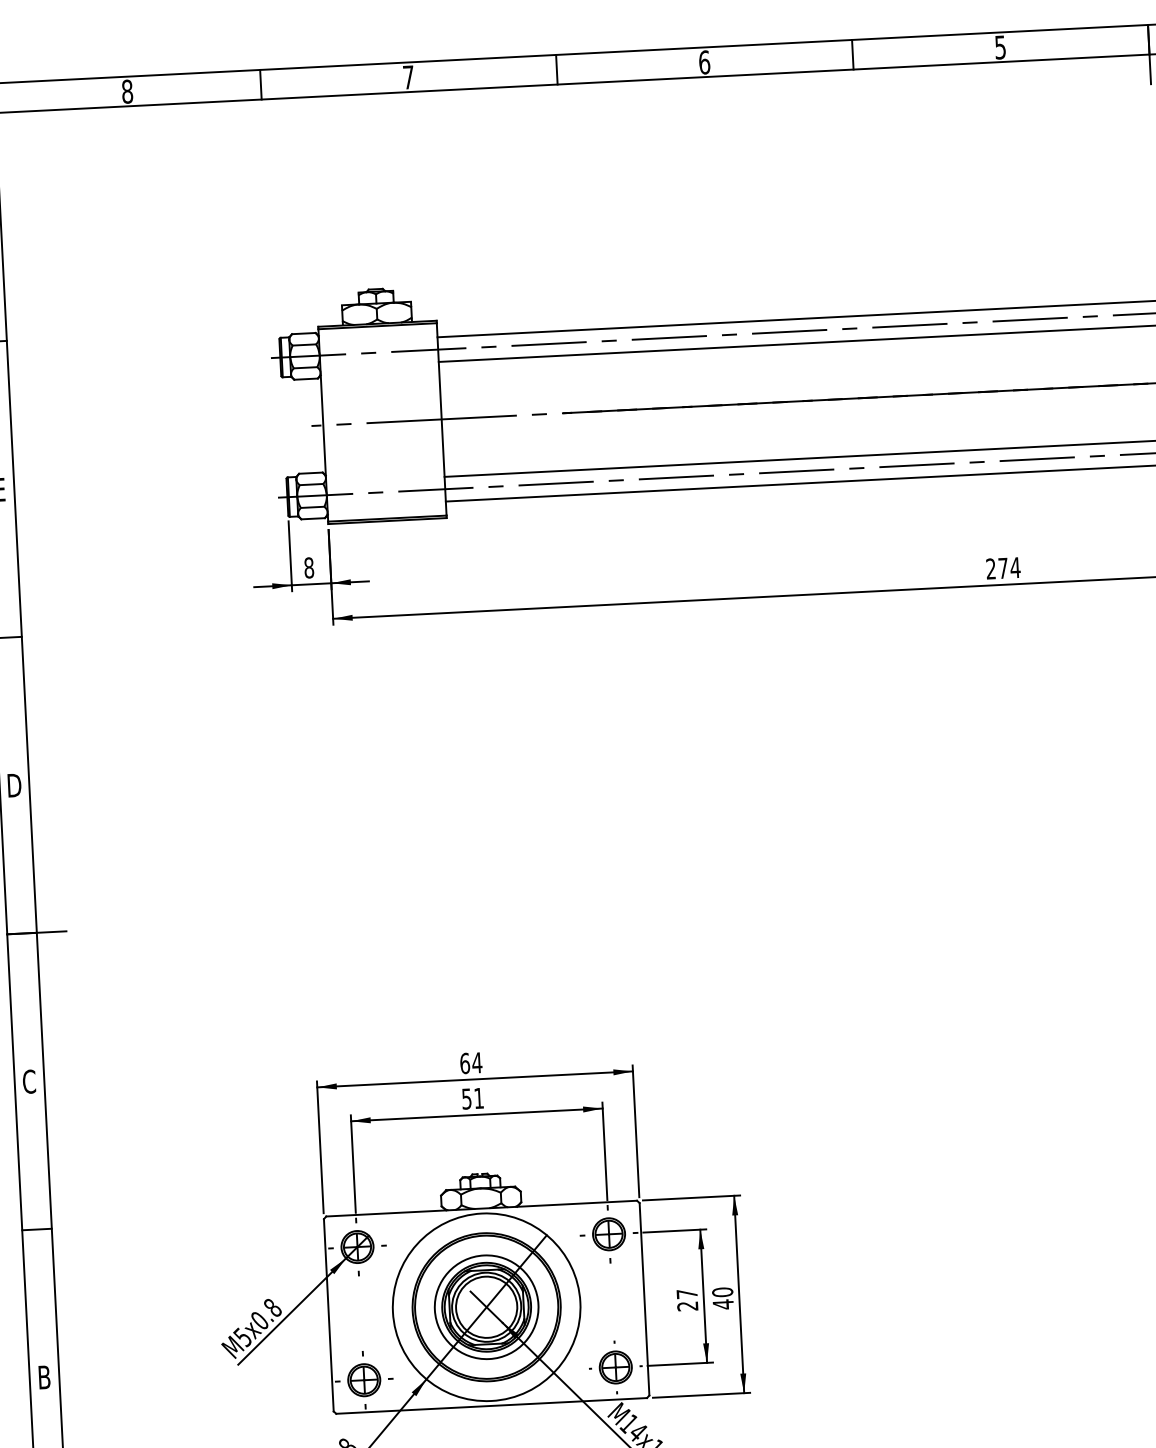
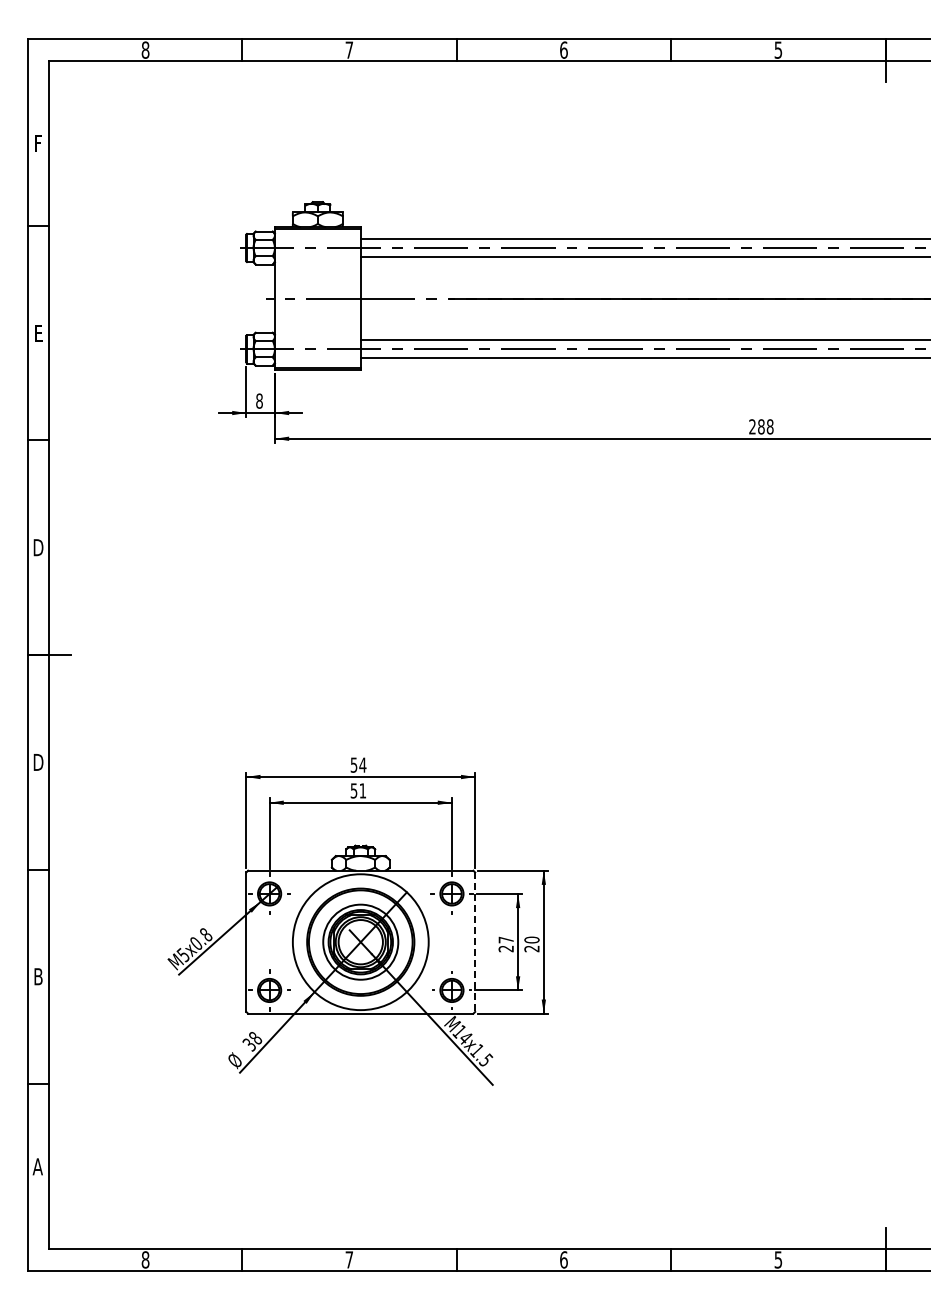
text: (1008, 567) -> (765, 426), 274 -> 288
text: (464, 1062) -> (353, 764), 64 -> 54
text: (29, 1081) -> (38, 762), C -> D
line: (644, 1299) -> (475, 942), solid -> dashed
text: (722, 1304) -> (531, 948), 40 -> 20

